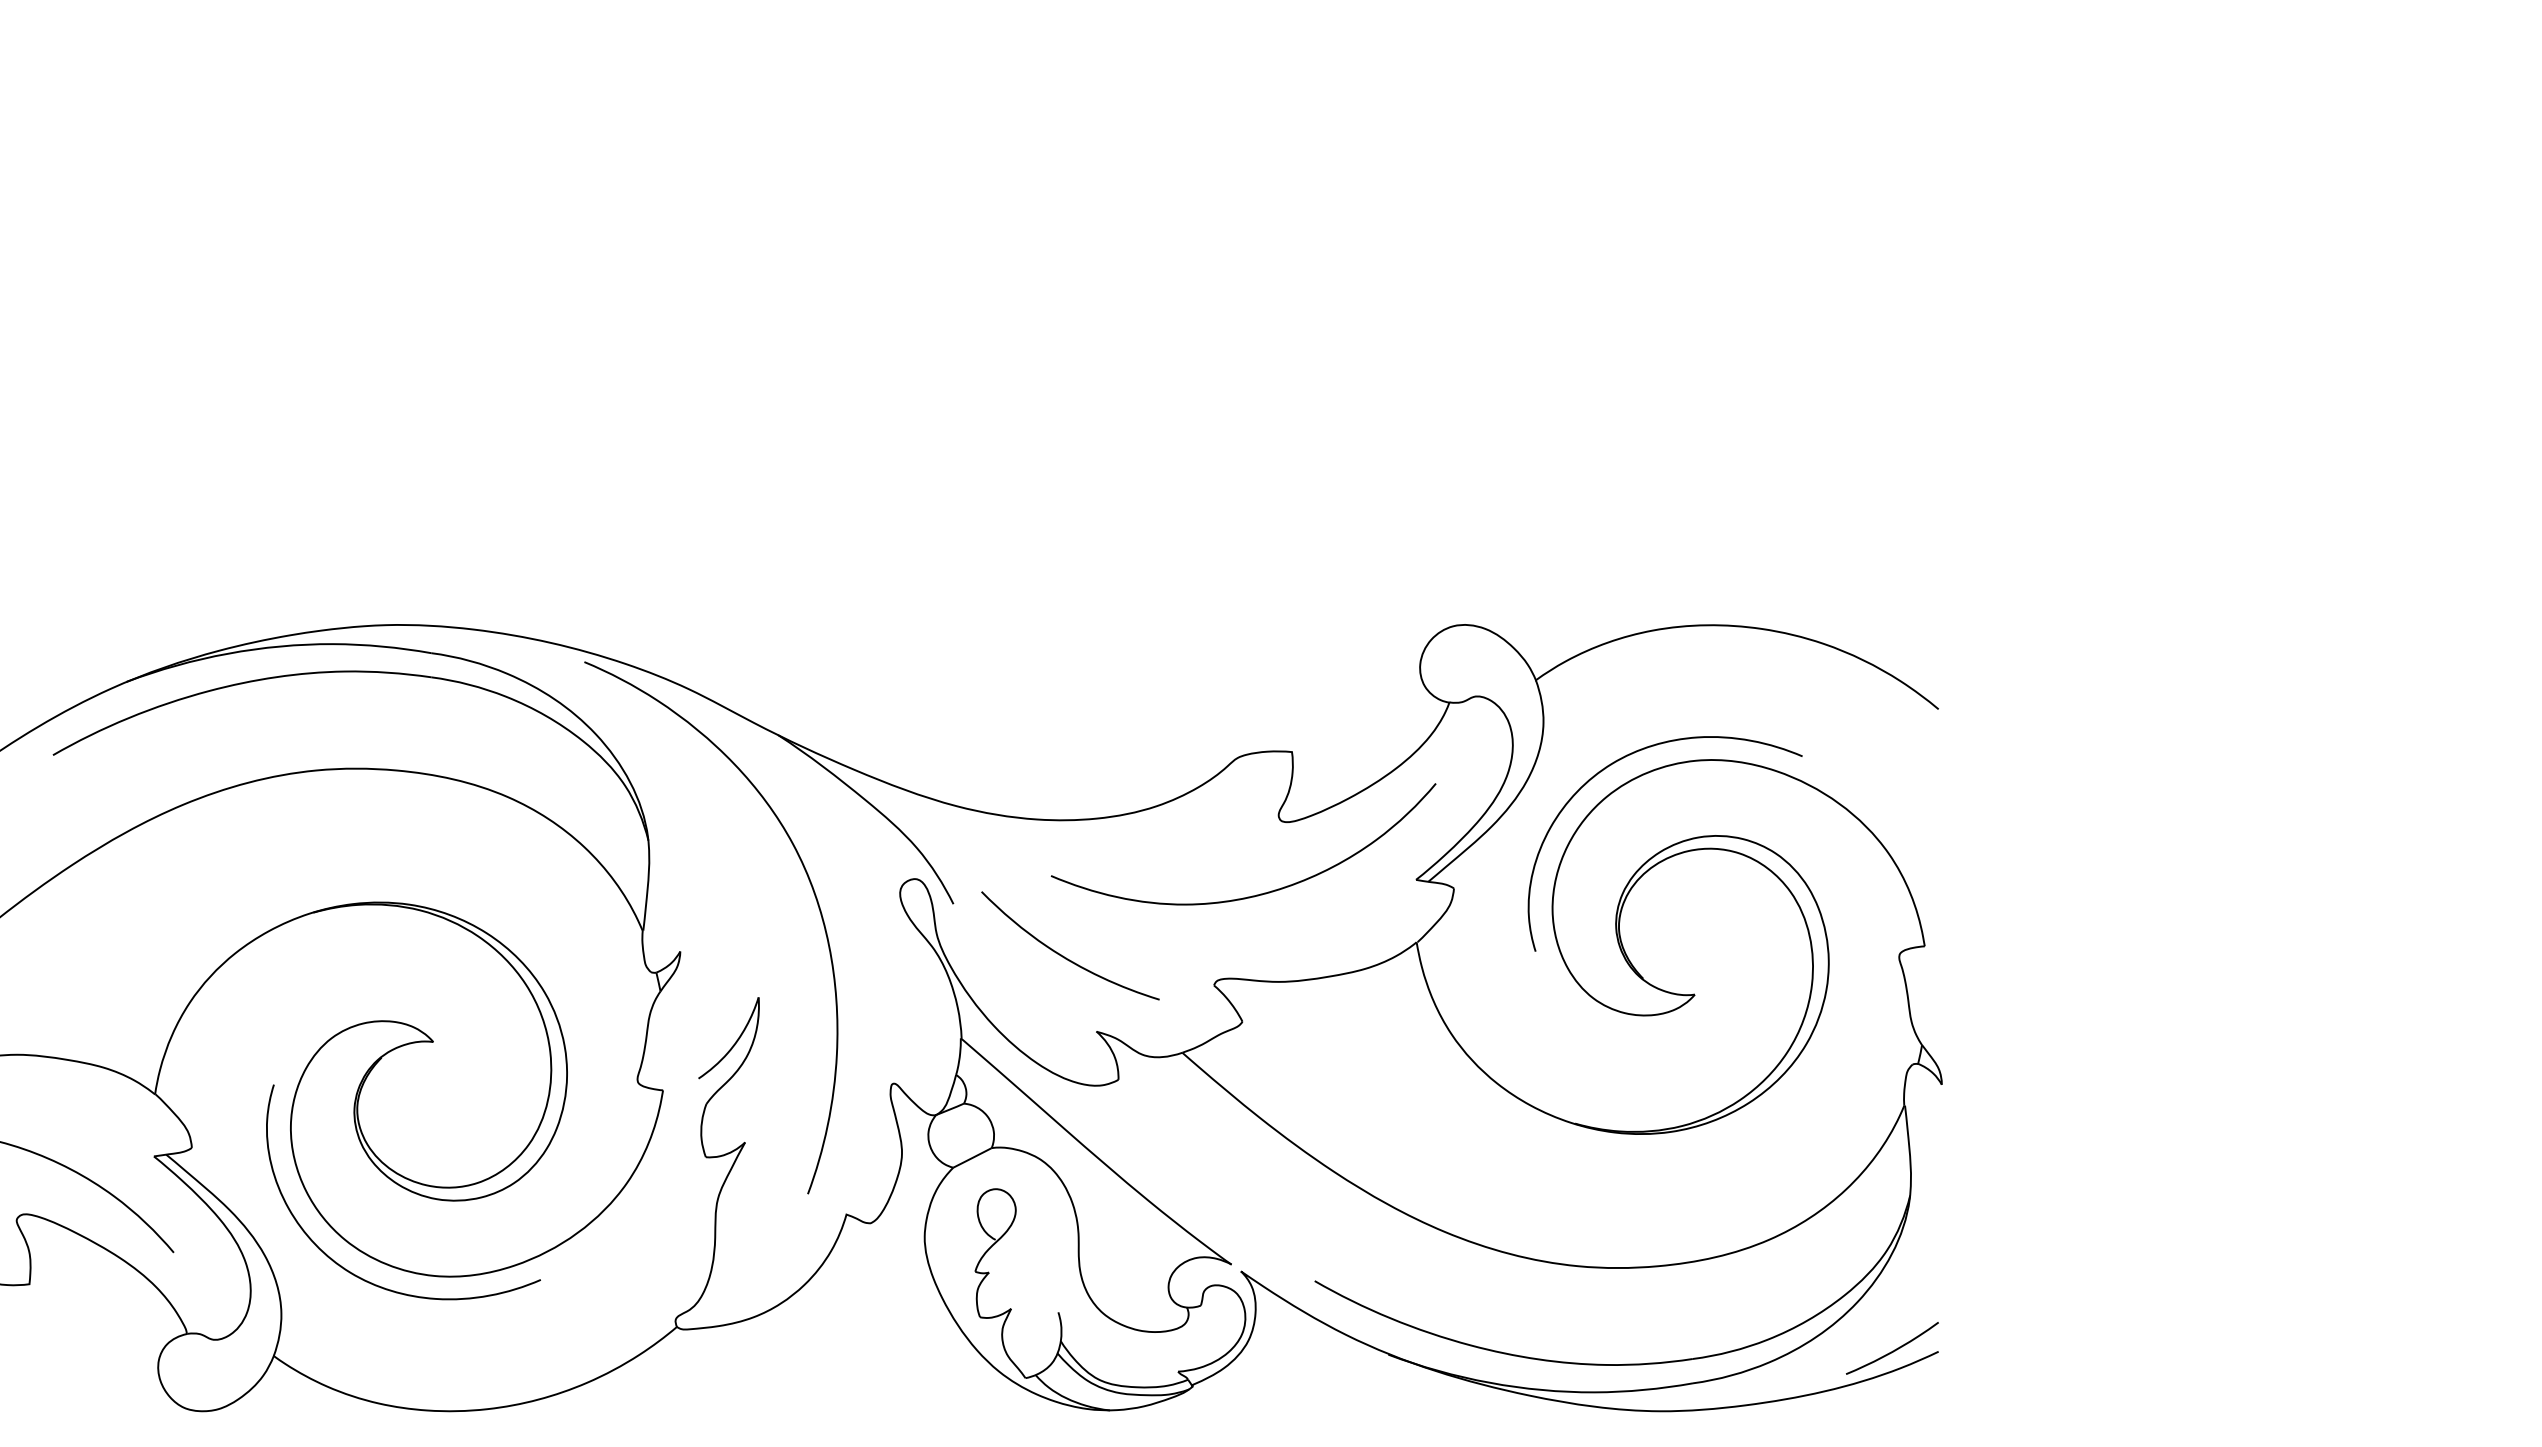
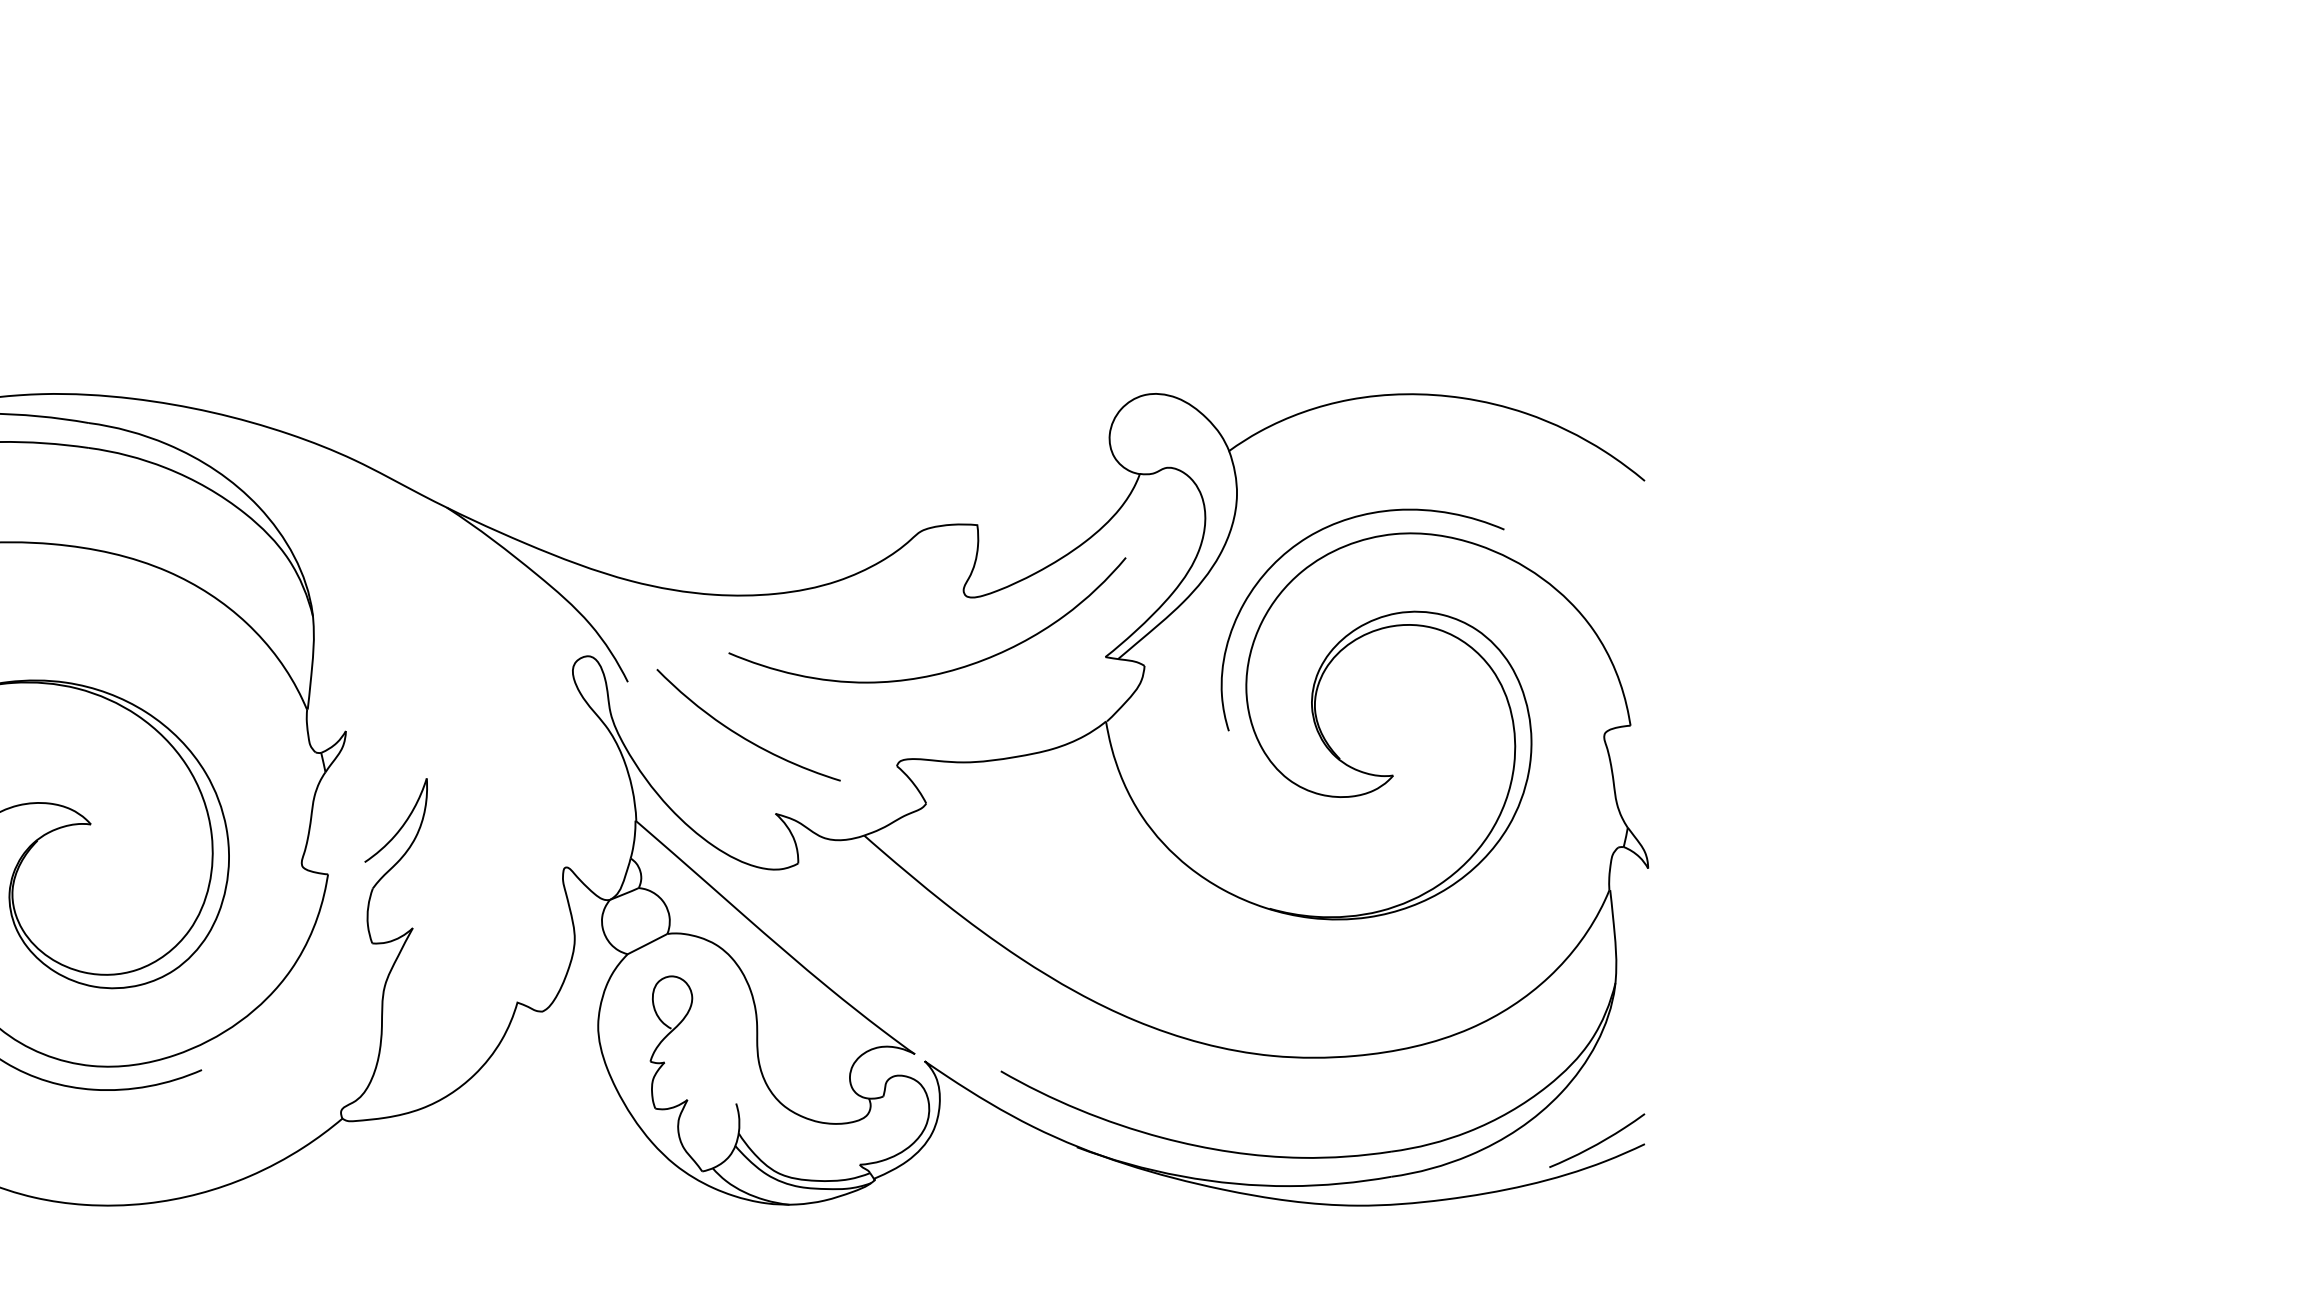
curve: (813, 893) -> (483, 671), removed

